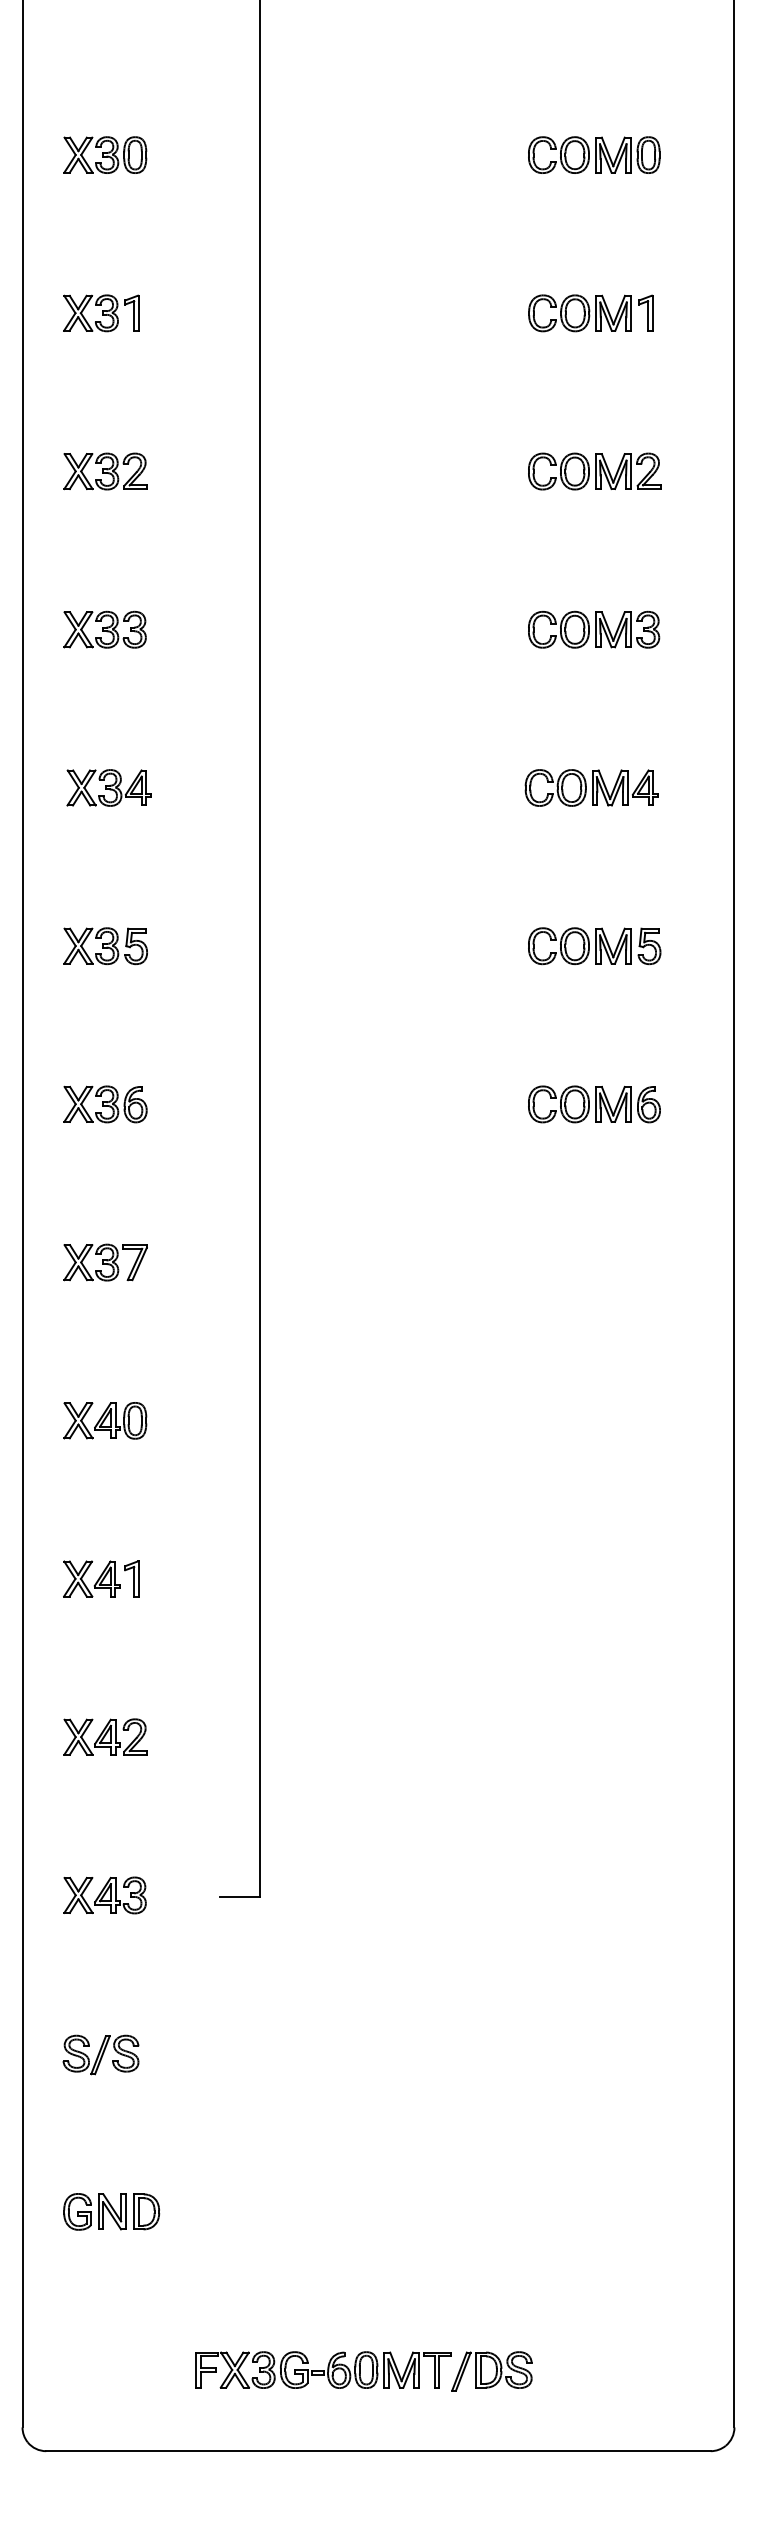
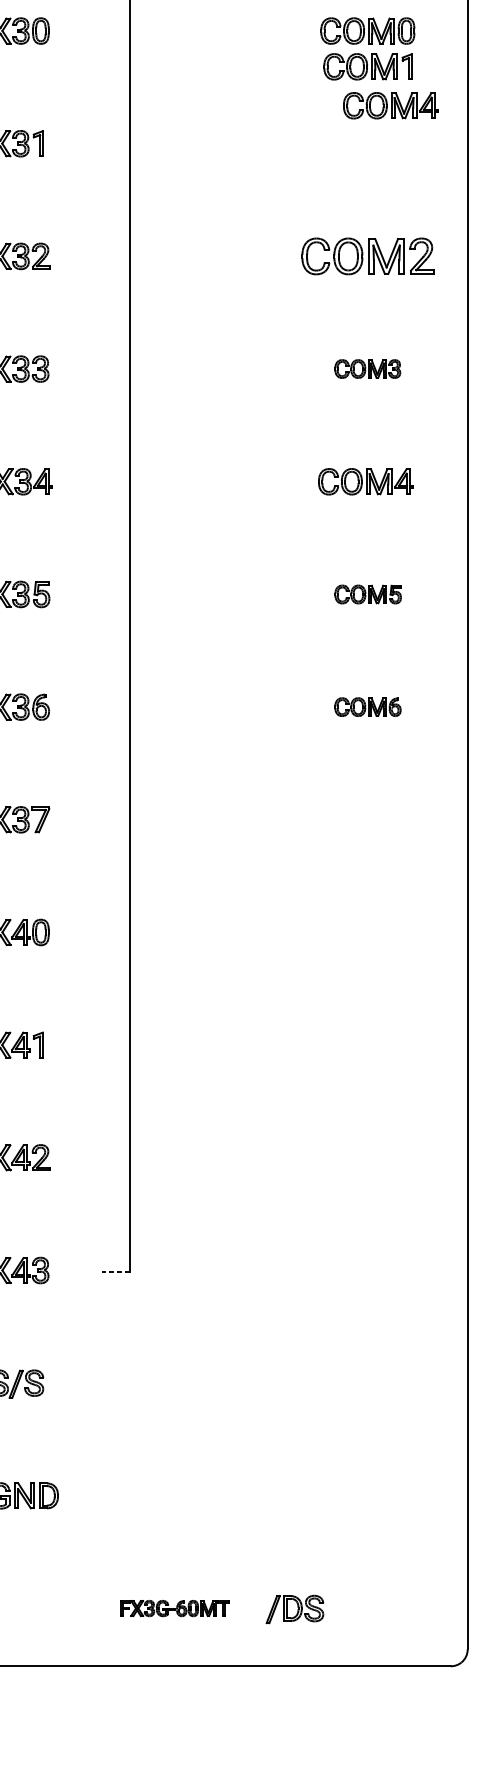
part: (626, 259) -> (390, 105), added
part: (590, 313) -> (368, 66), moved
part: (594, 471) -> (368, 256), size x1.4
part: (594, 629) -> (368, 368), size x0.7
part: (594, 946) -> (368, 594), size x0.7
part: (594, 1104) -> (368, 707), size x0.7
line: (240, 1897) -> (115, 1271), solid -> dashed
part: (323, 2369) -> (175, 1608), size x0.6

